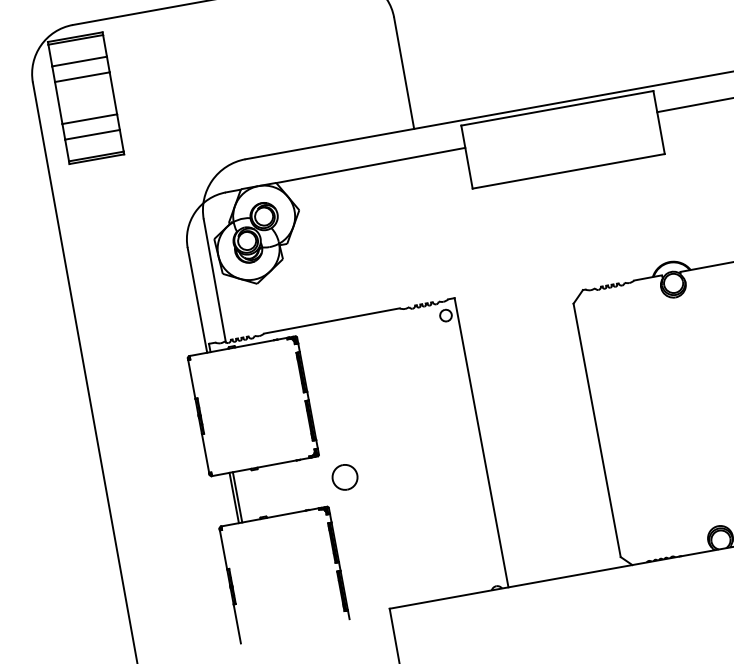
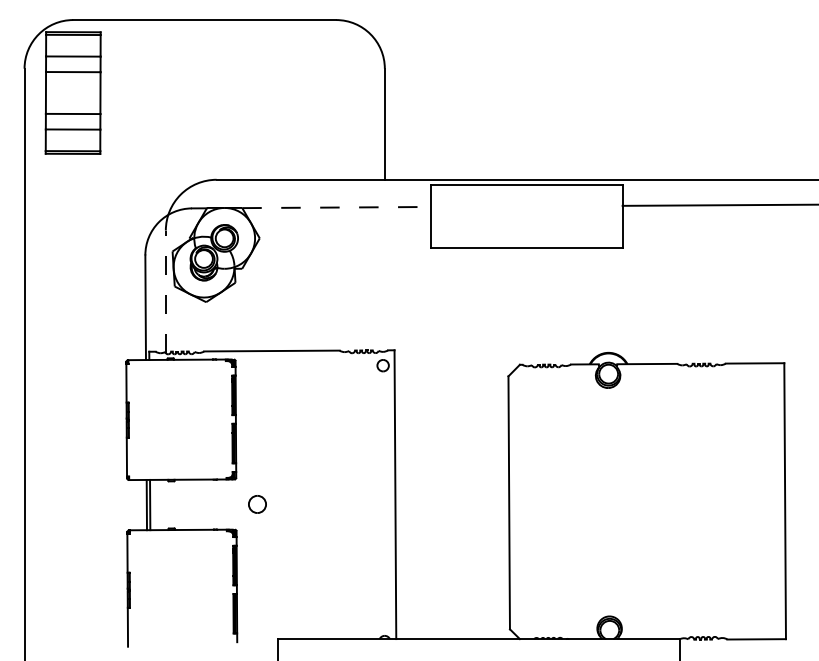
line: (371, 165) -> (337, 207), solid -> dashed
line: (214, 280) -> (165, 291), solid -> dashed
part: (345, 477) -> (257, 504), size x0.7

